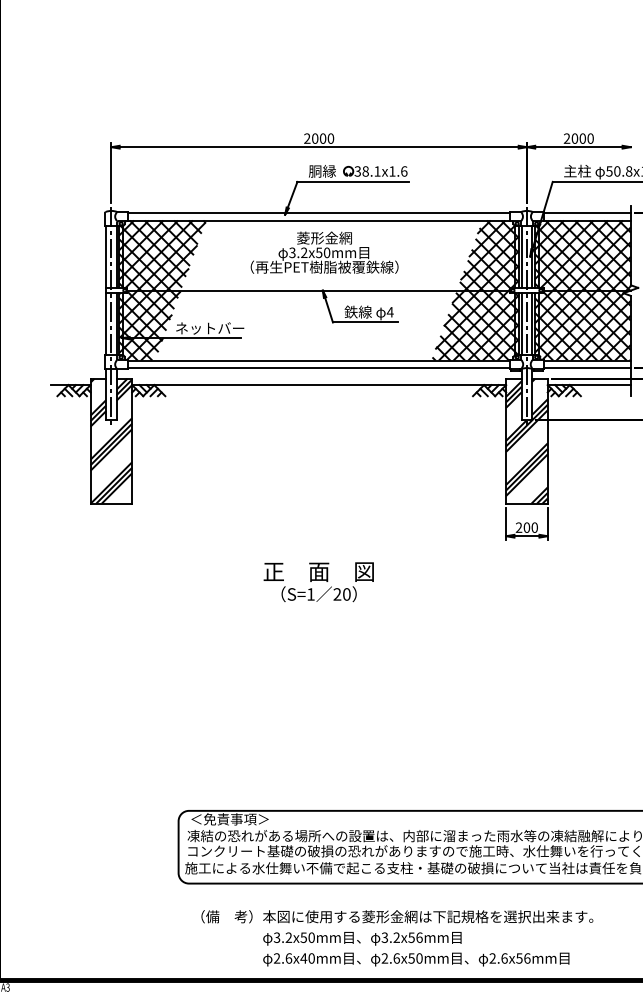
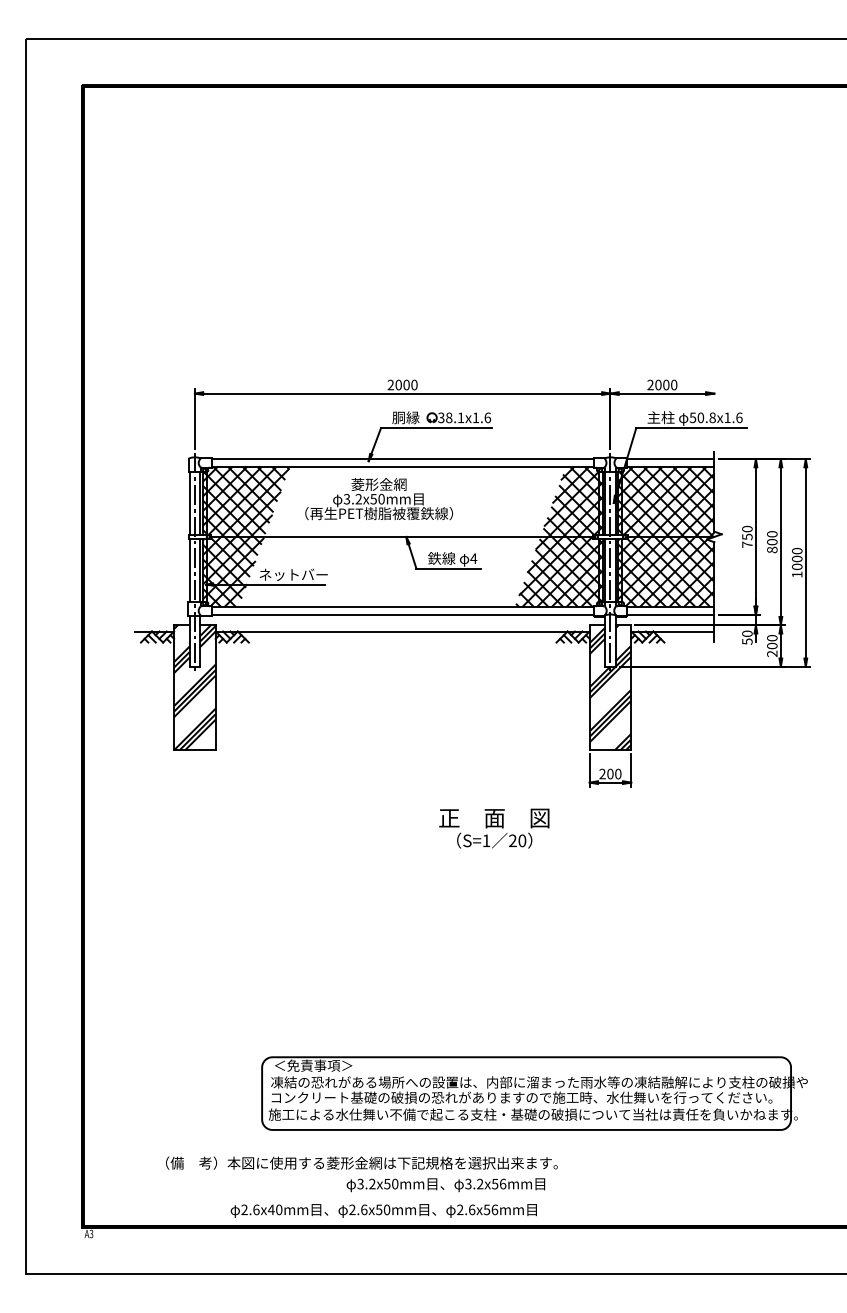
text: (323, 253) -> (378, 499), moved
text: (318, 582) -> (494, 828), moved
text: (396, 916) -> (361, 1162), moved
text: (415, 959) -> (383, 1210), moved

